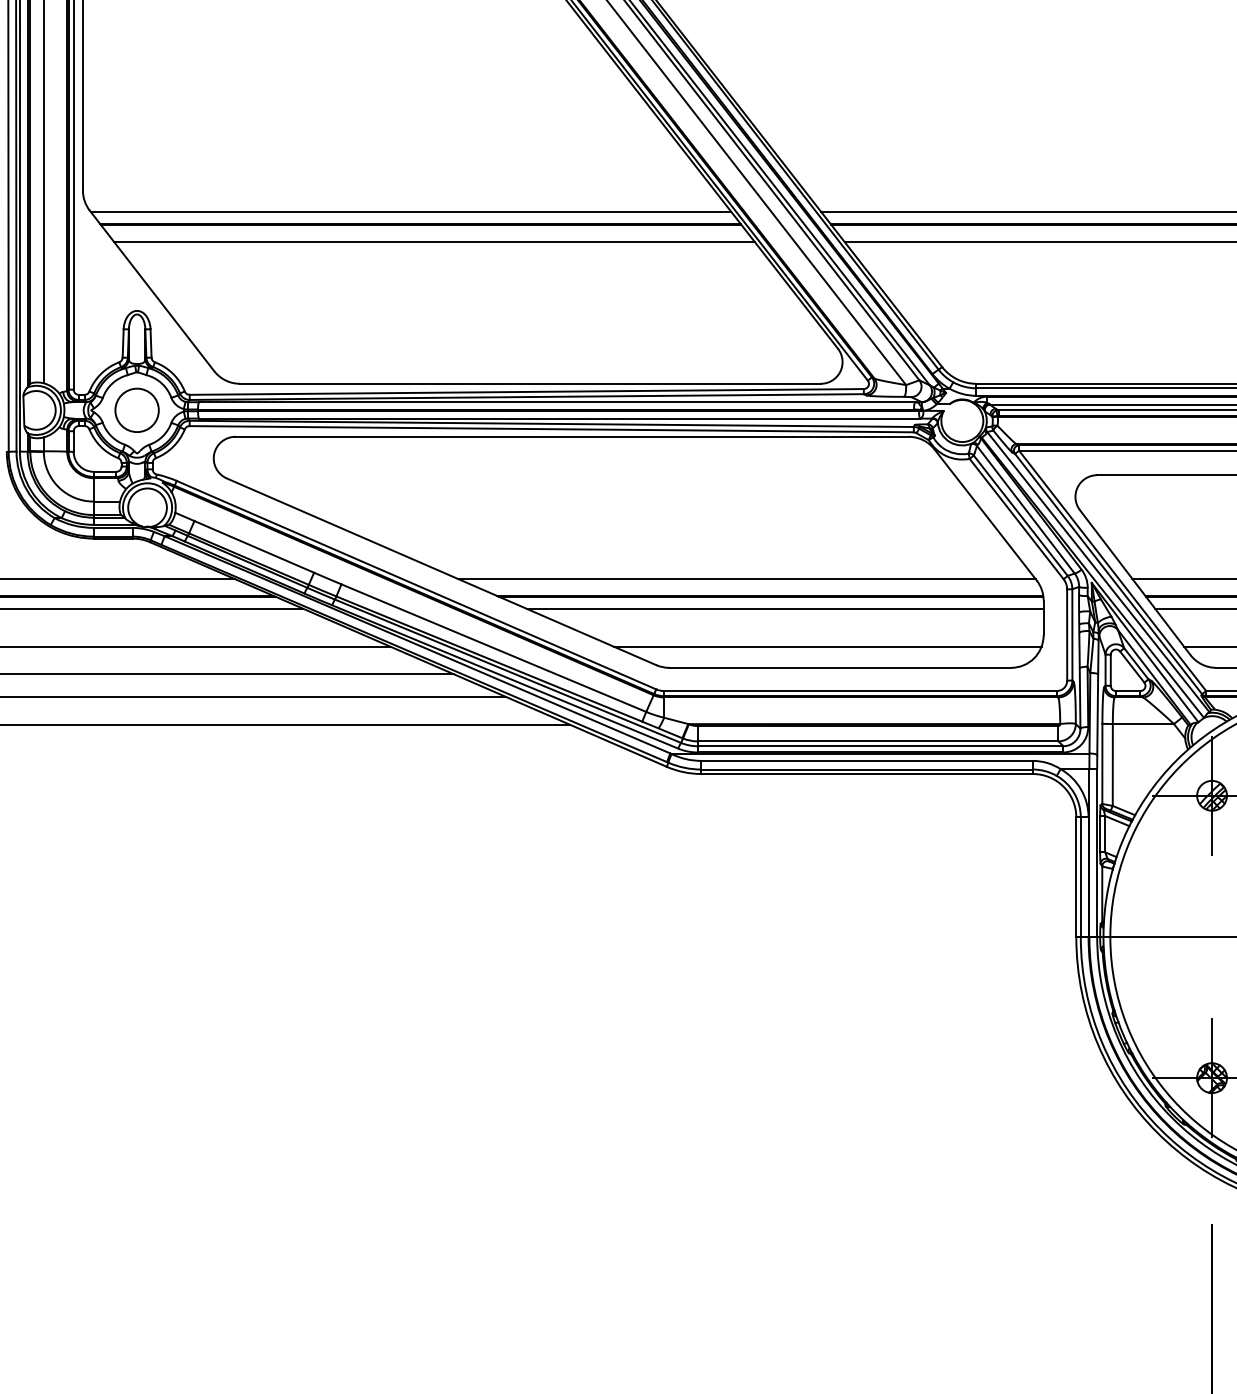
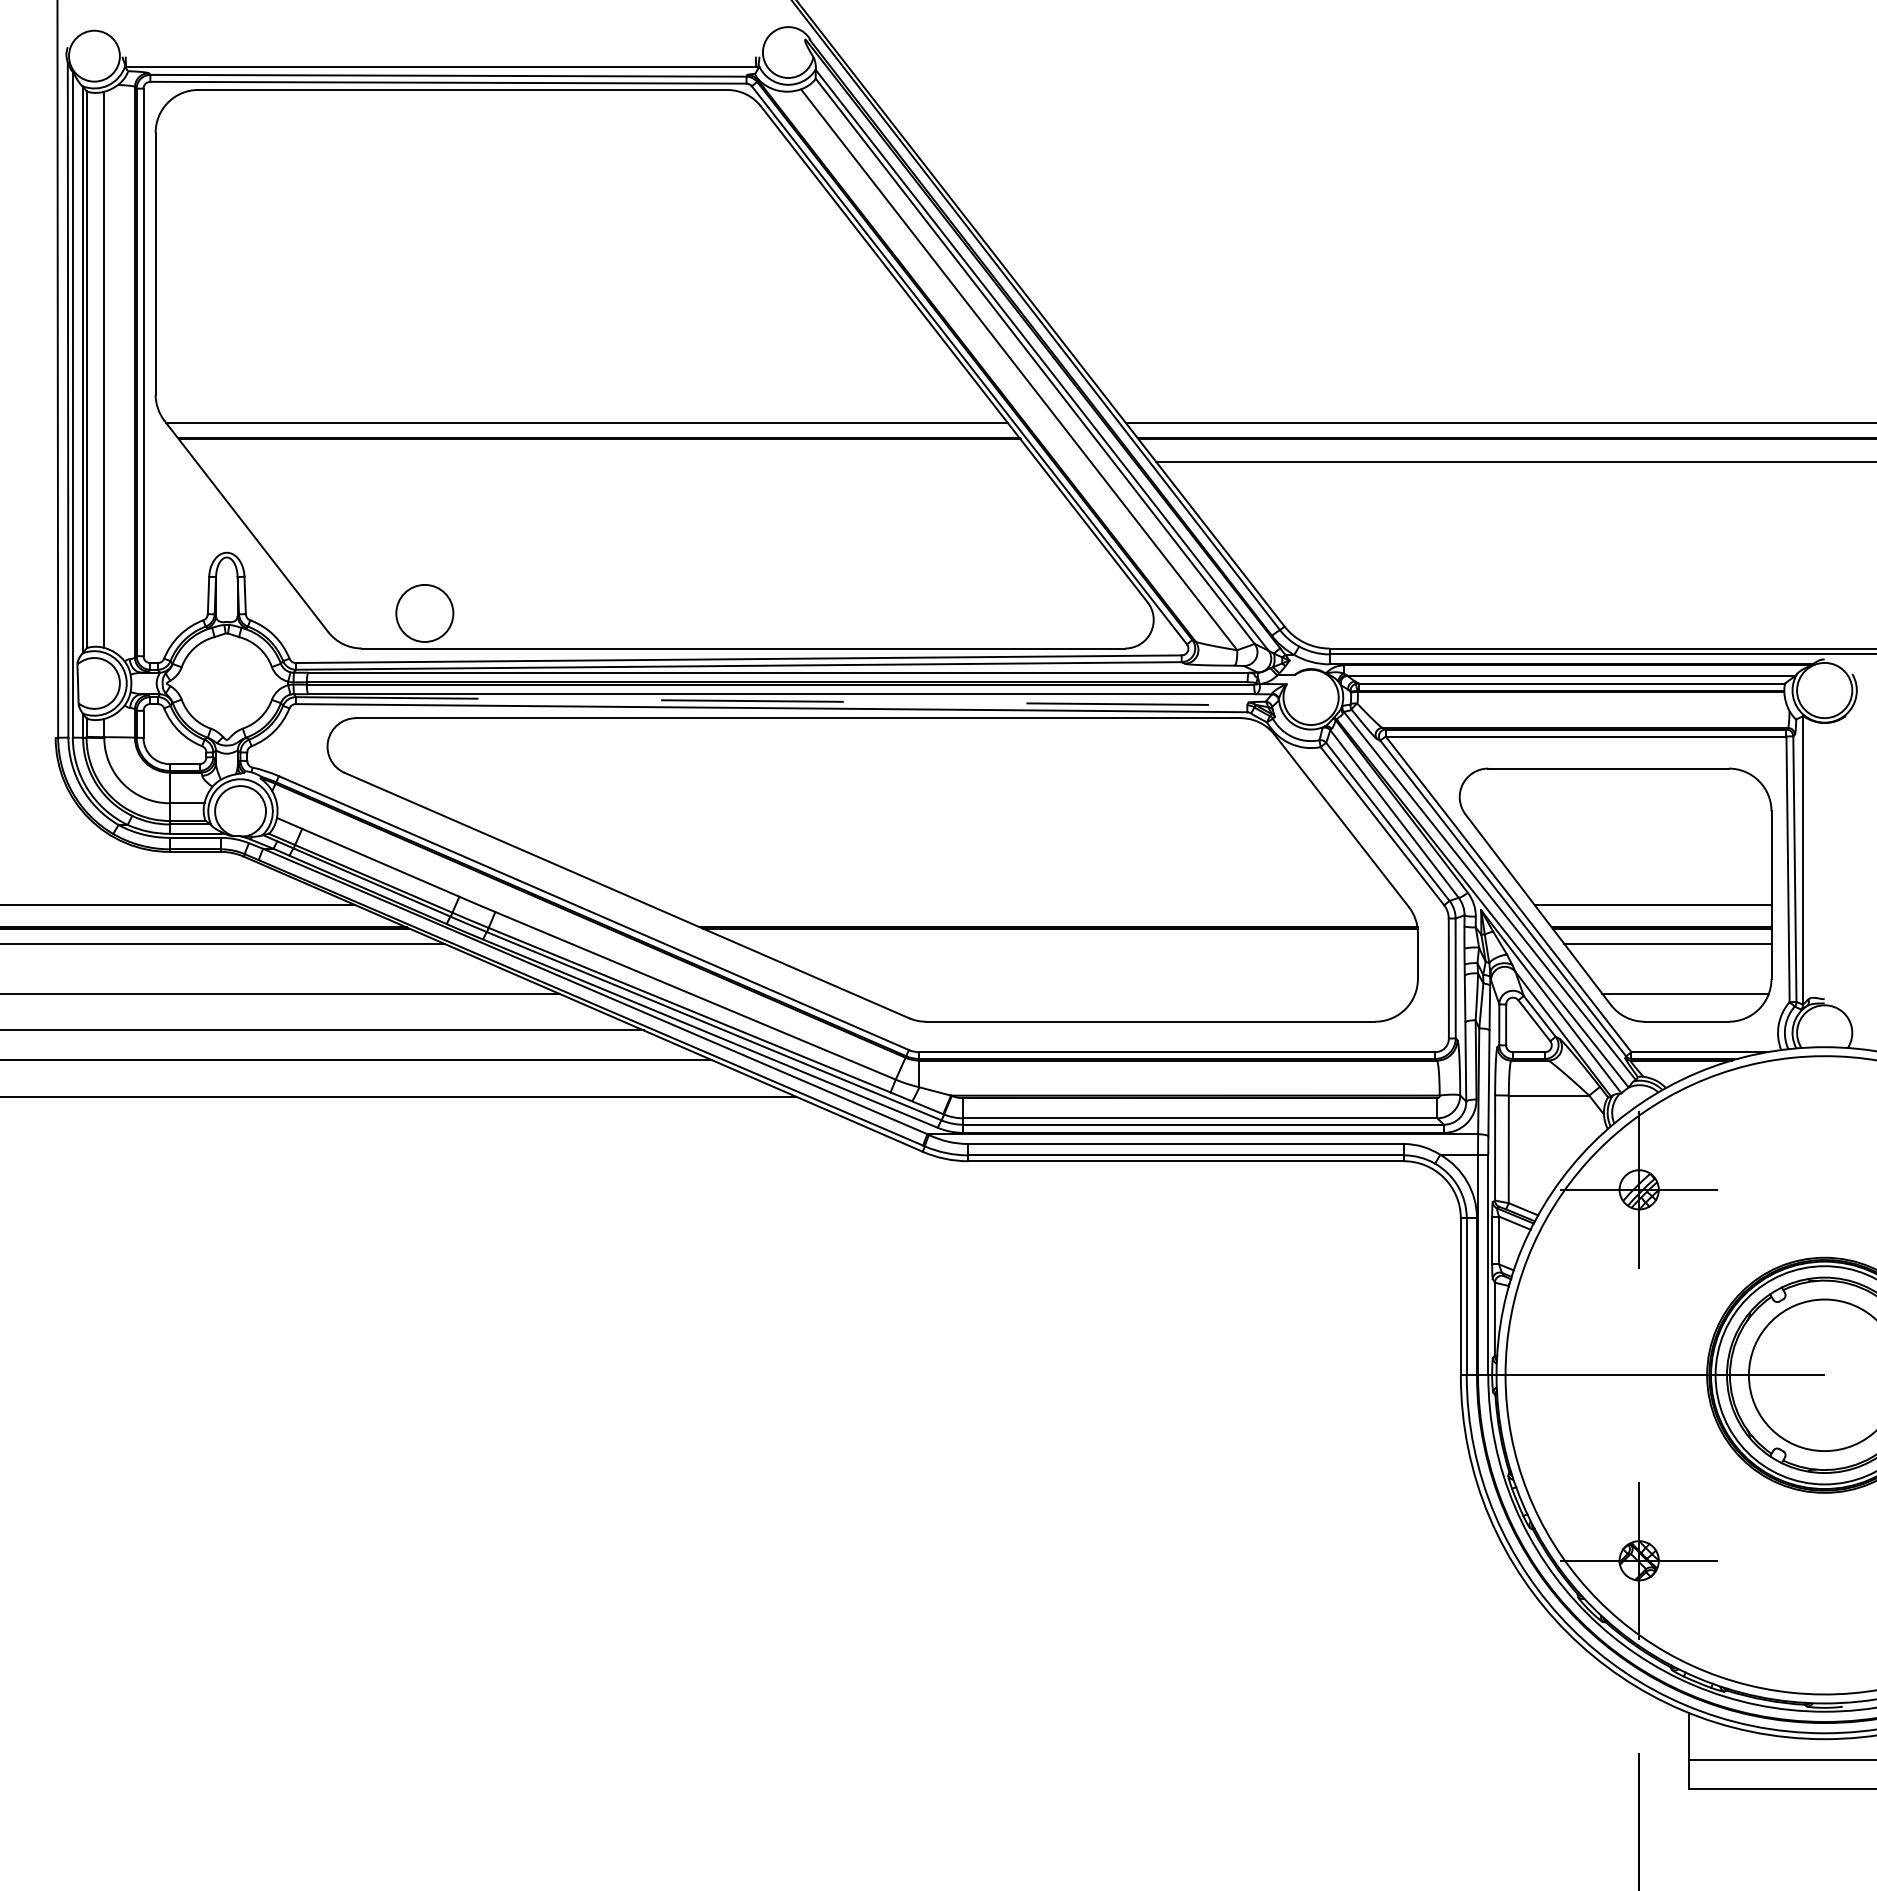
line: (434, 241) -> (617, 461), removed
circle: (136, 410) -> (424, 613), moved
line: (551, 424) -> (771, 701), solid -> dashed
line: (746, 578) -> (1027, 904), removed
line: (784, 609) -> (1077, 944), removed
line: (827, 646) -> (1134, 993), removed

